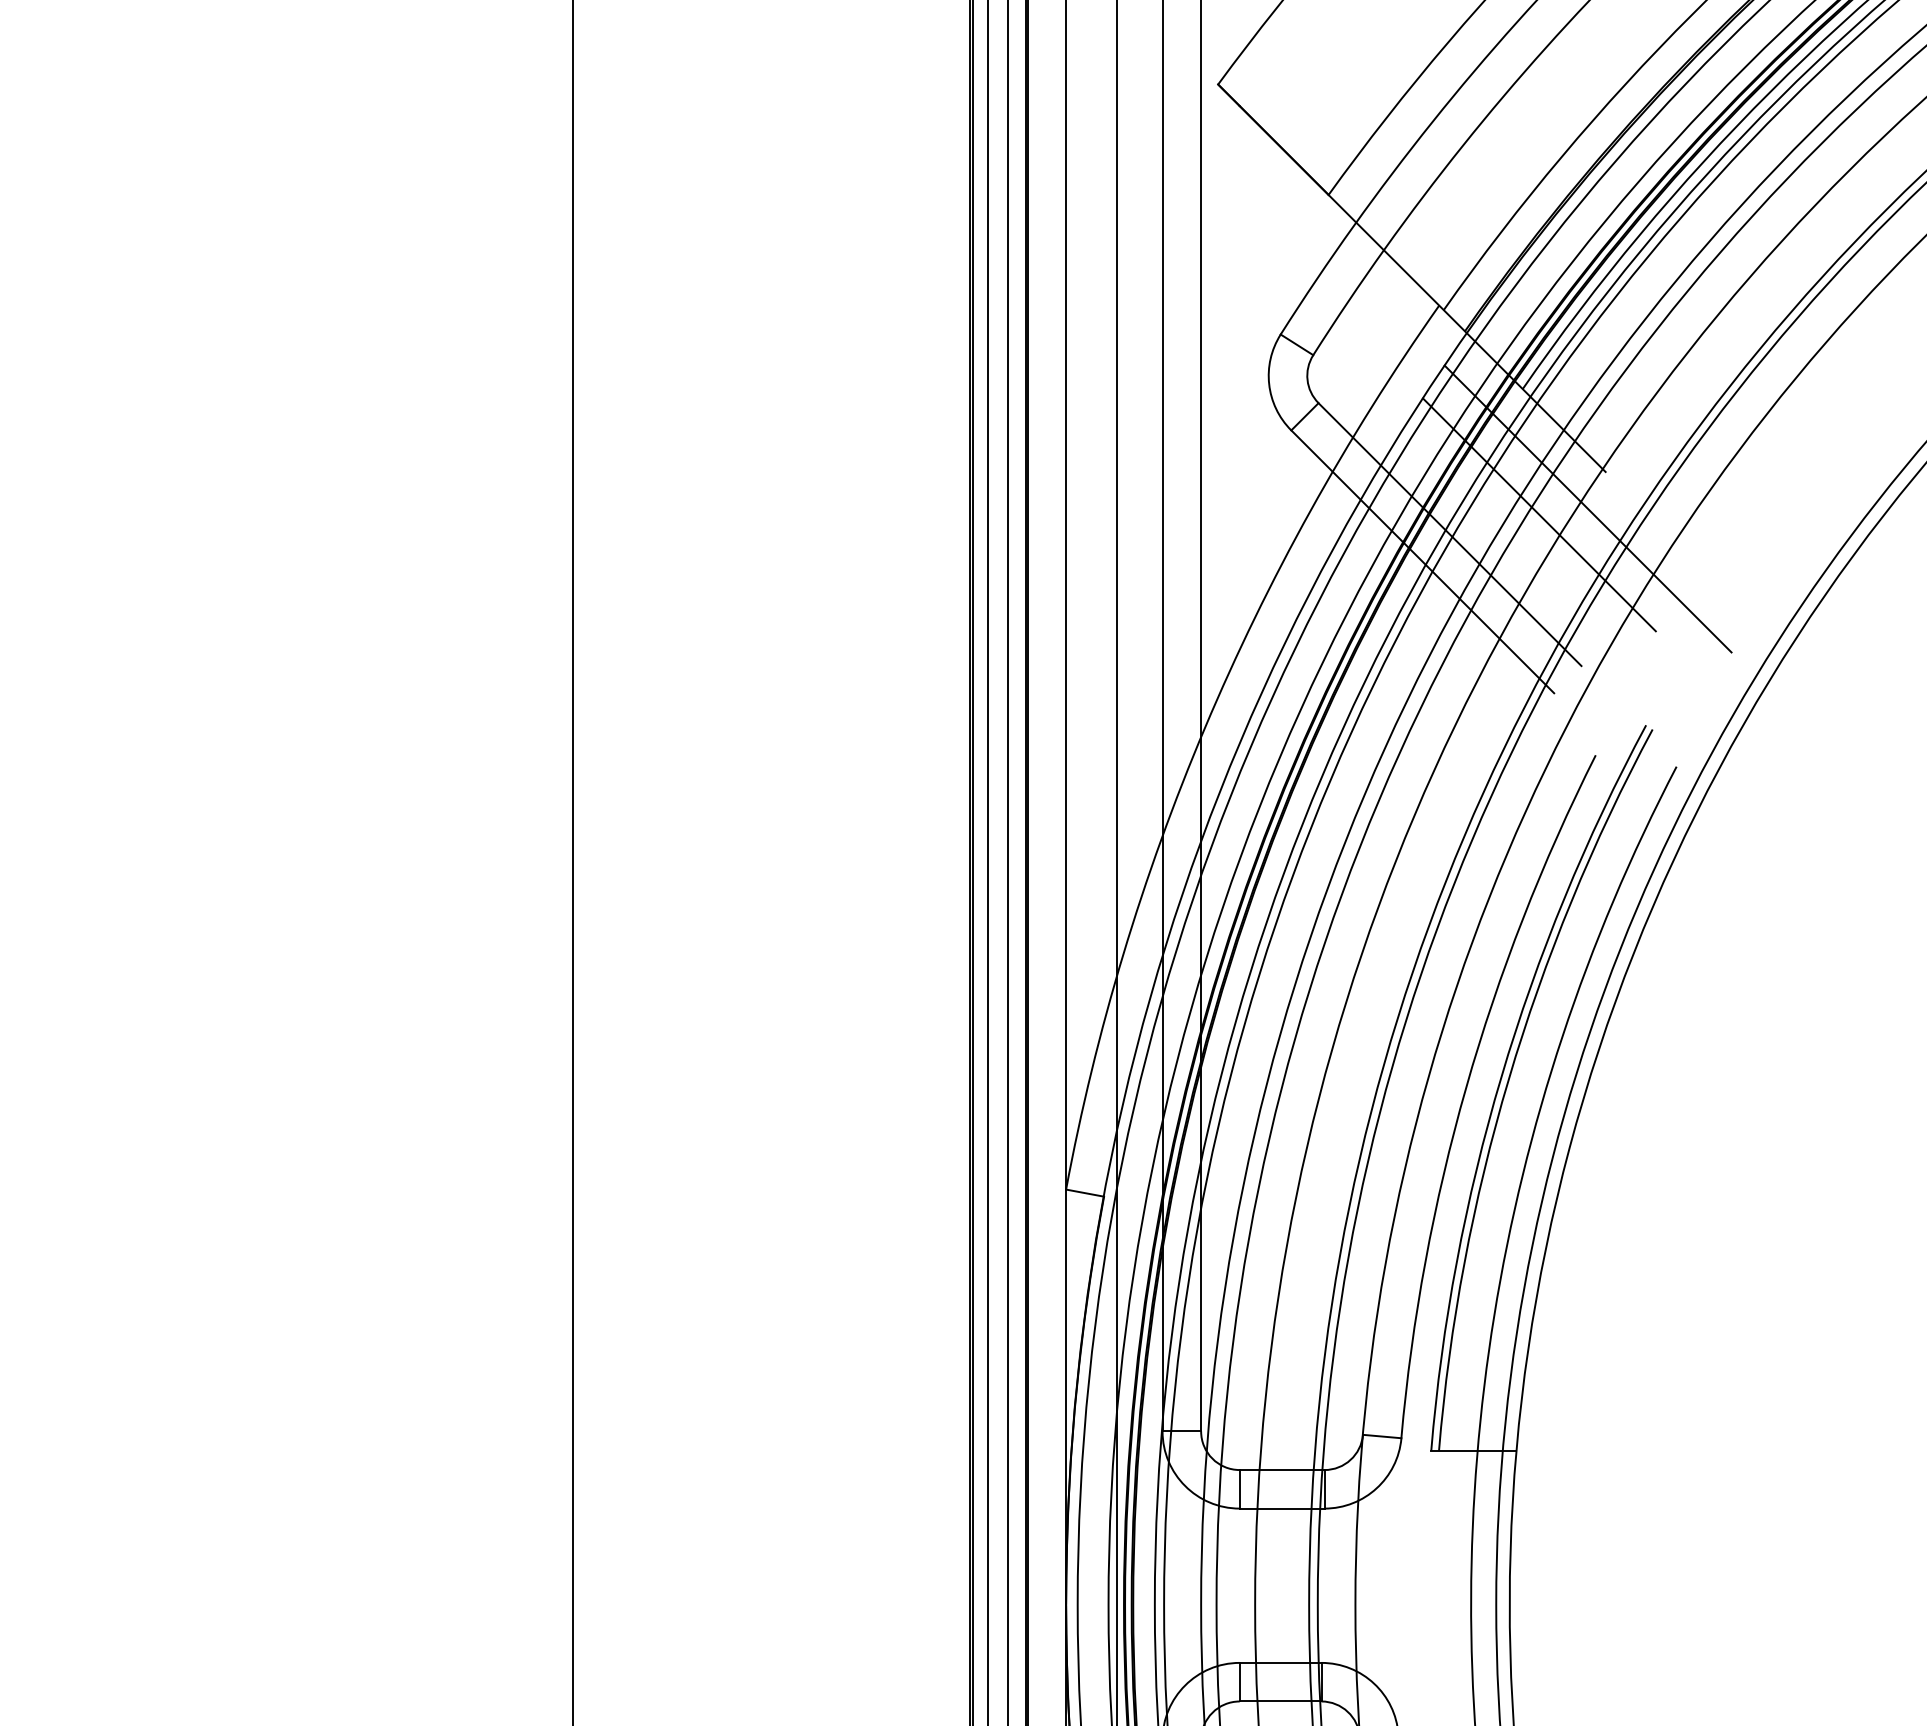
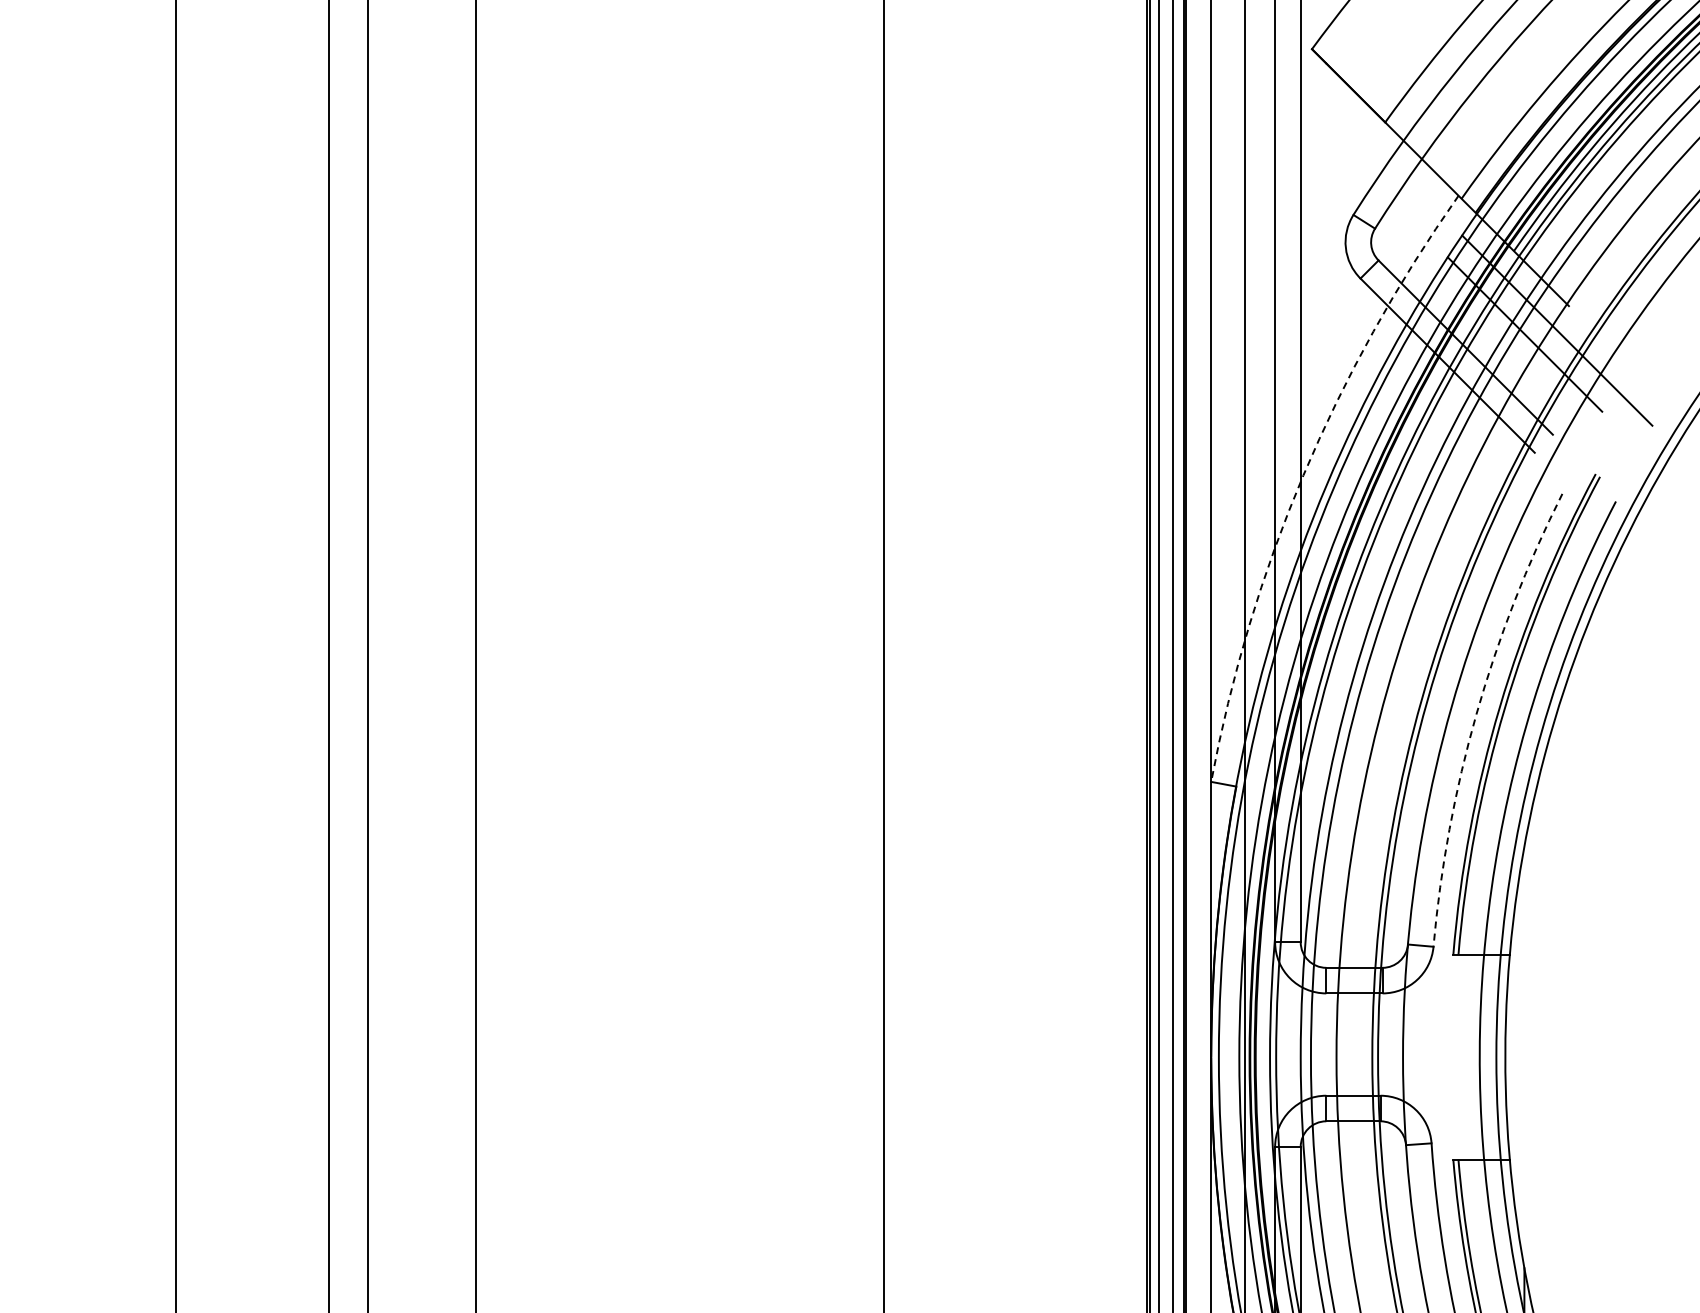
arc: (1205, 727) -> (1303, 475), solid -> dashed
arc: (1466, 1087) -> (1476, 714), solid -> dashed

